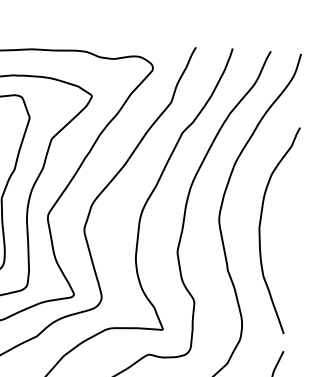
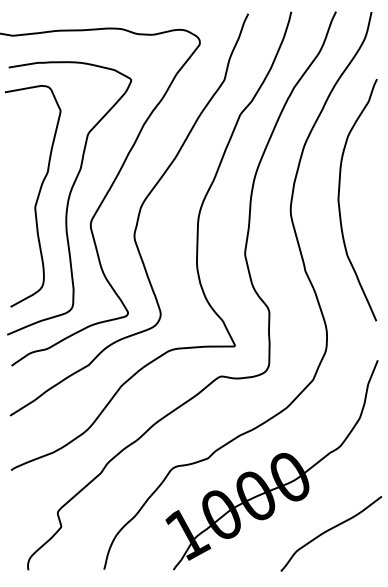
curve: (260, 228) -> (339, 200), moved

